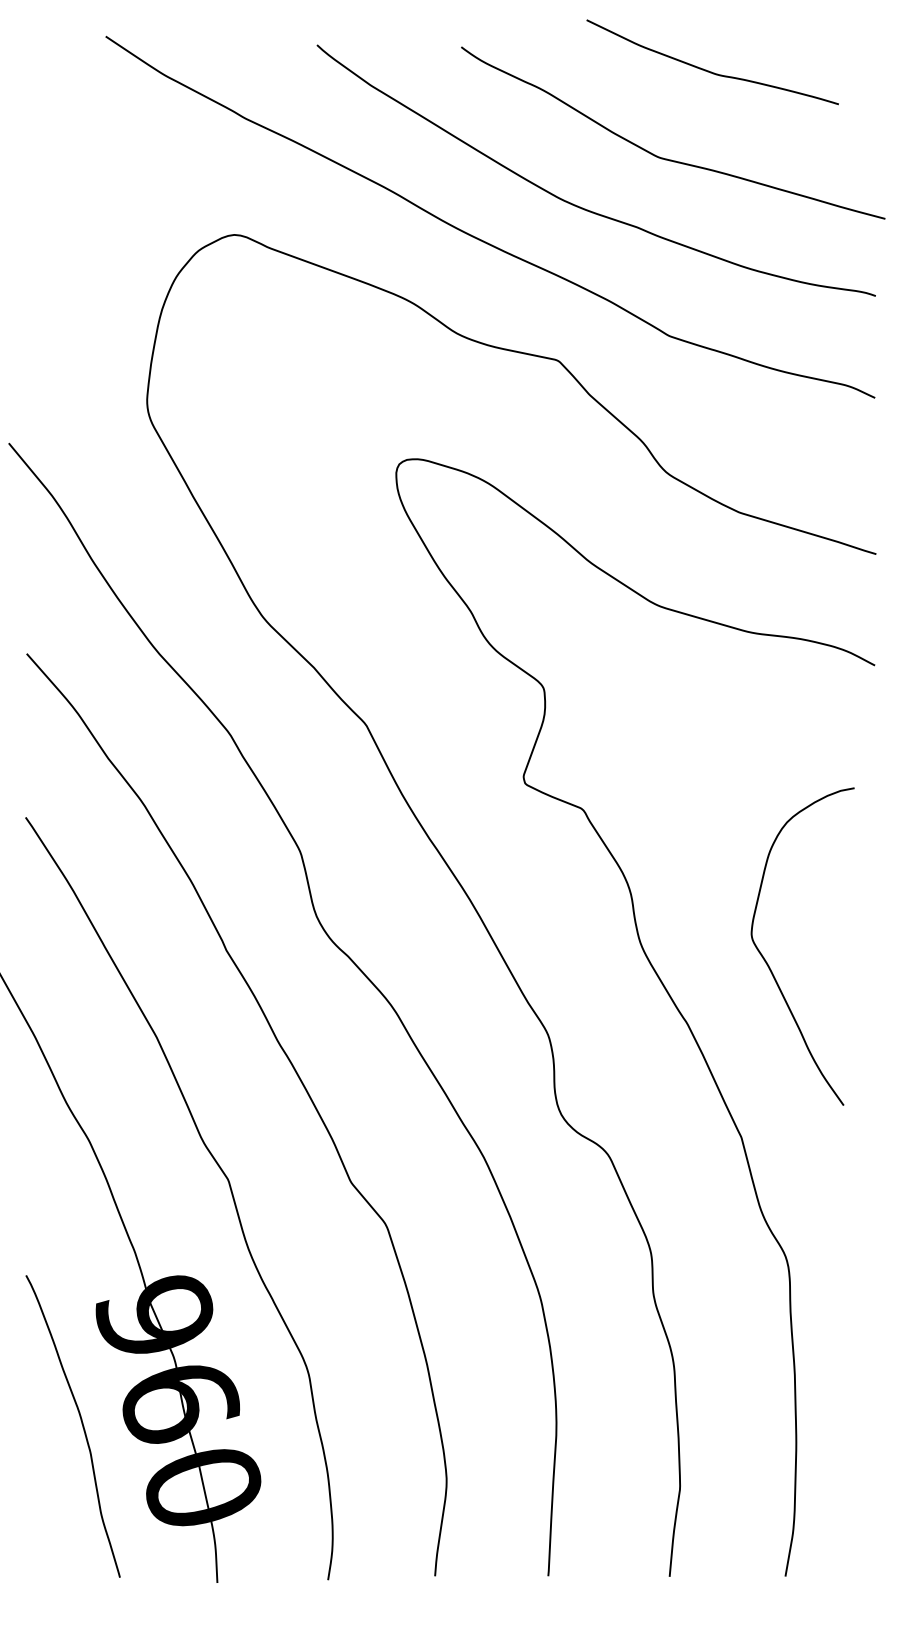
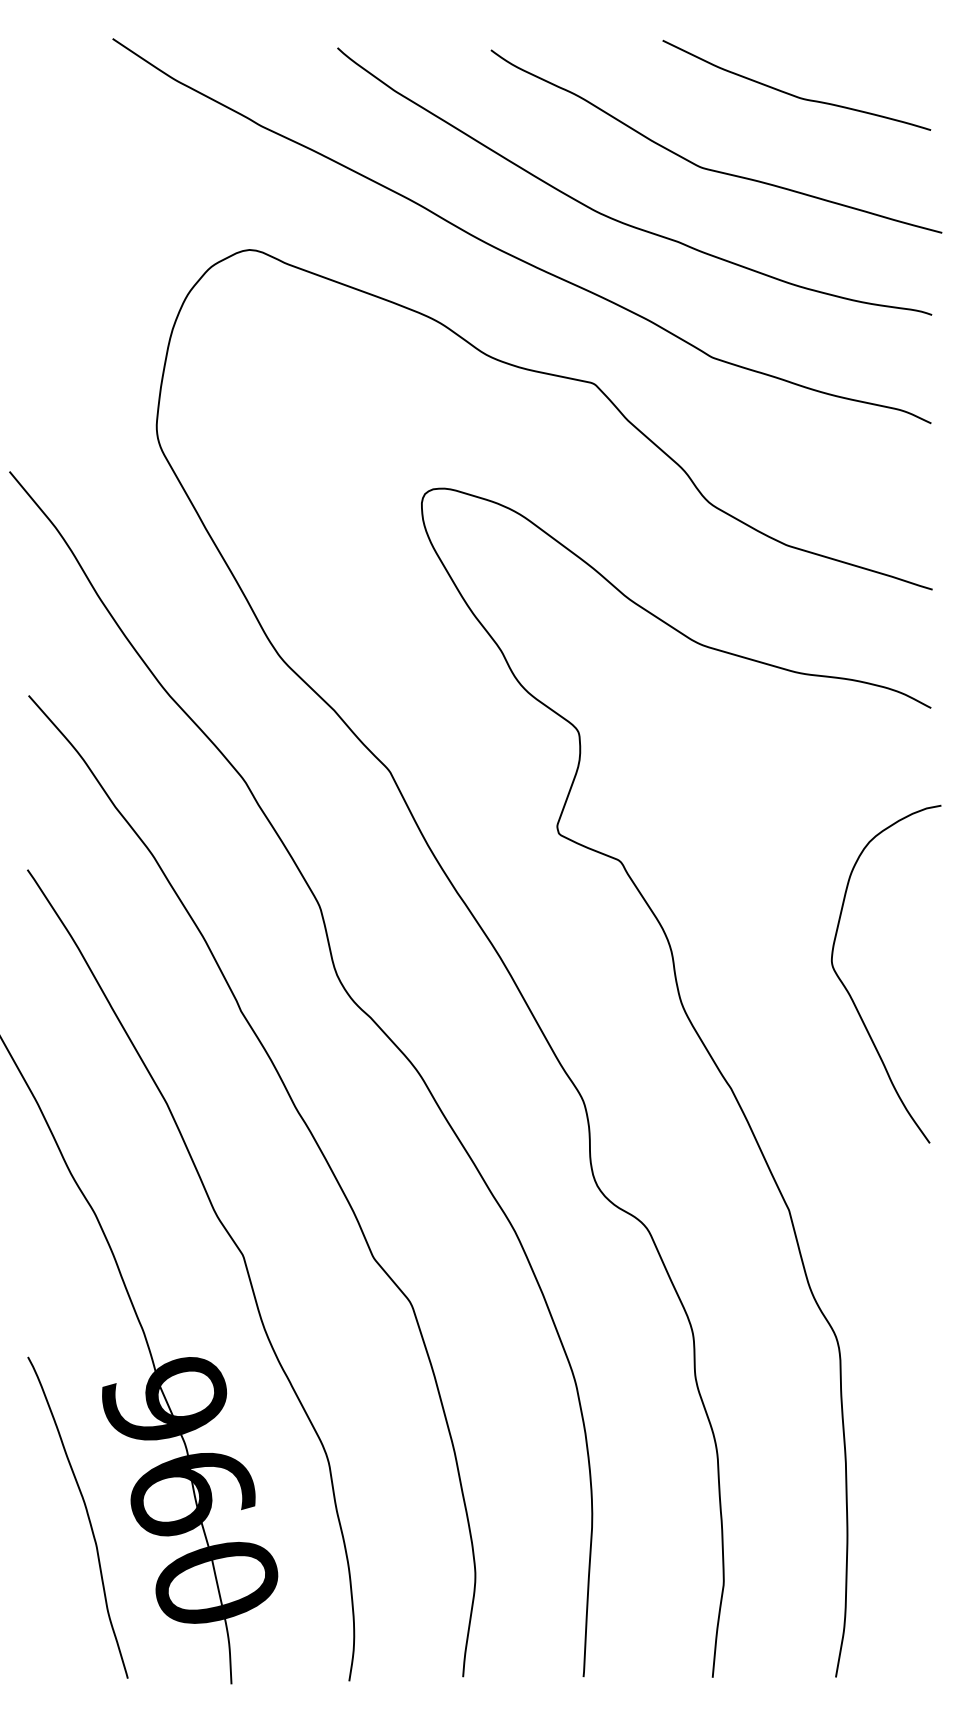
curve: (708, 70) -> (792, 94), moved
curve: (769, 965) -> (850, 994), moved

